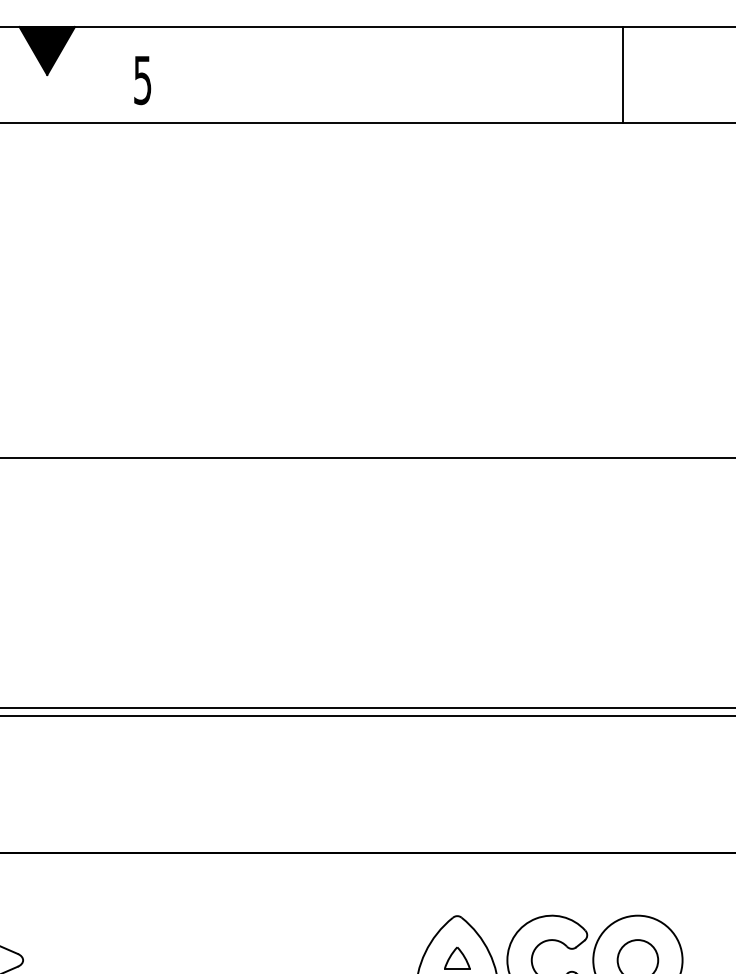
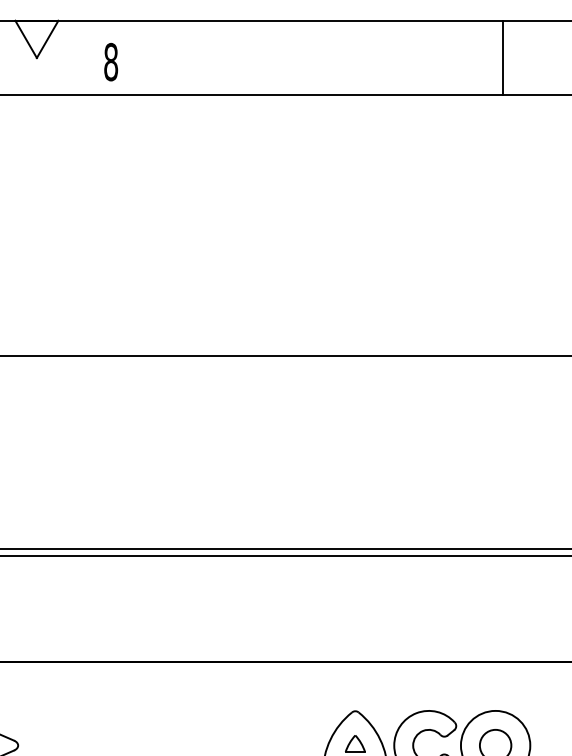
fill: (46, 50) -> (36, 39), removed
line: (622, 74) -> (502, 57), moved
text: (142, 80) -> (110, 62), 5 -> 8

